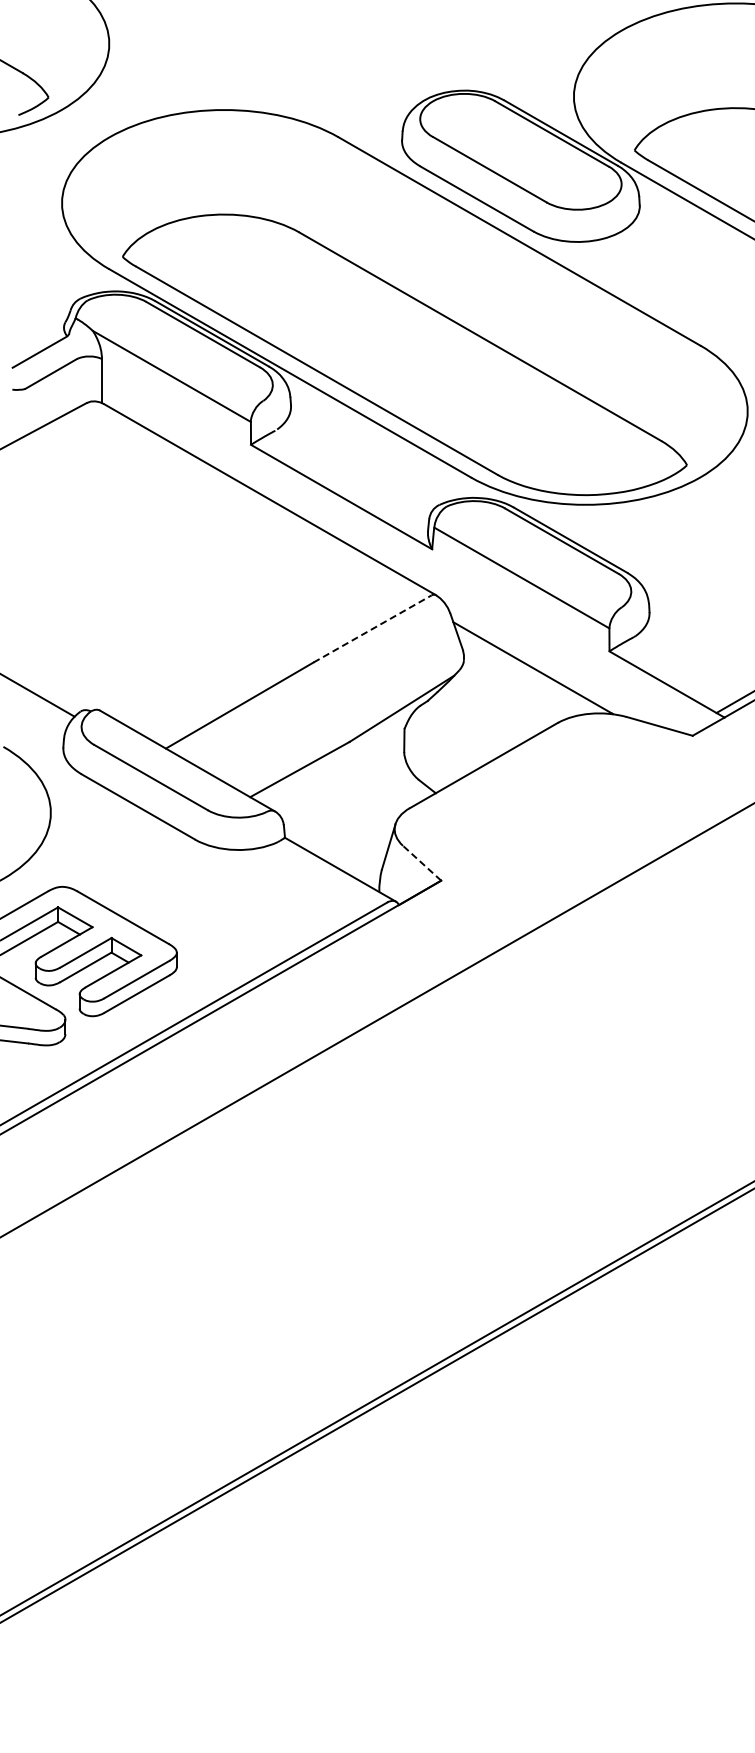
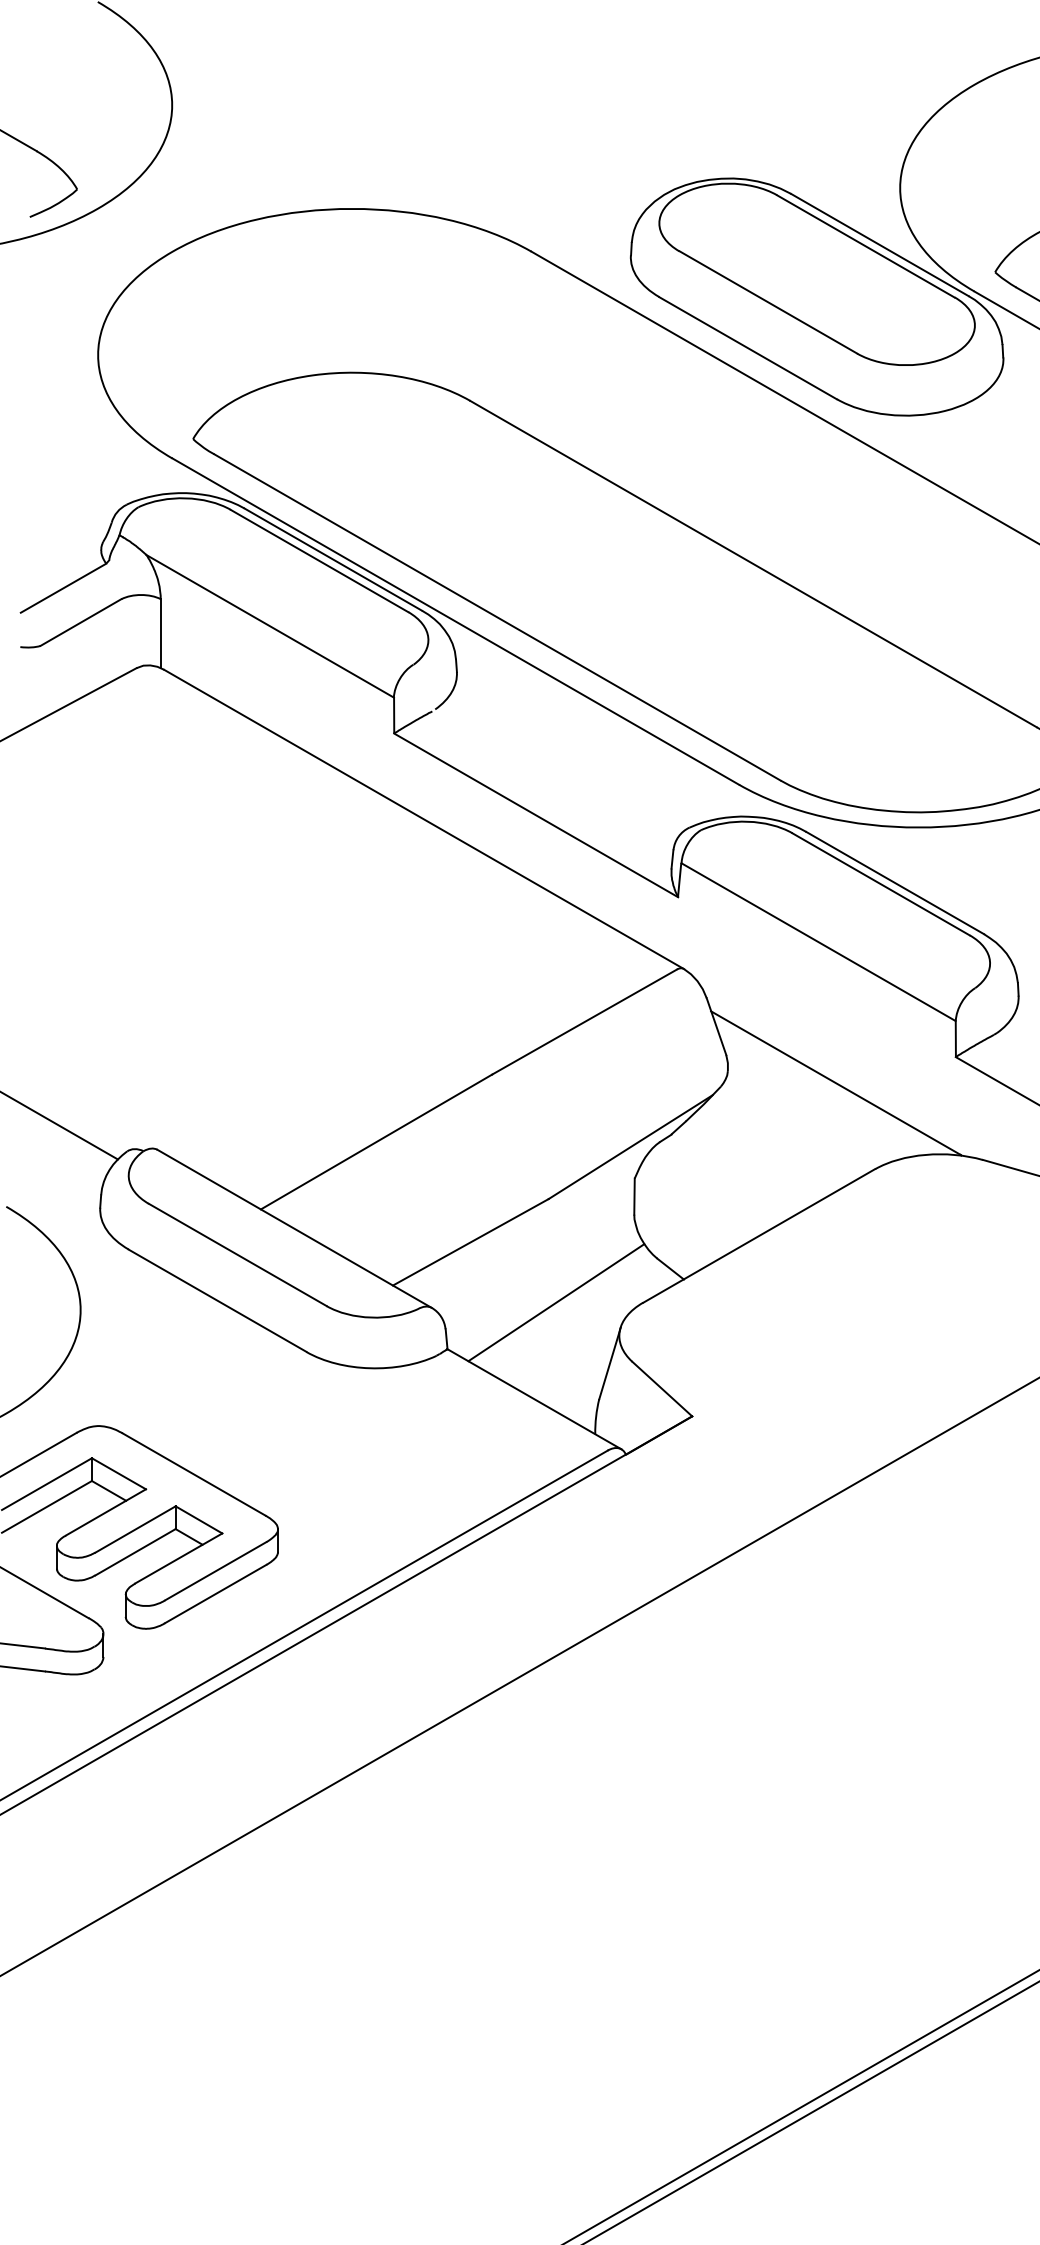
line: (372, 629) -> (584, 1022), dashed -> solid
line: (354, 807) -> (556, 1301), added
line: (422, 863) -> (662, 1389), dashed -> solid

